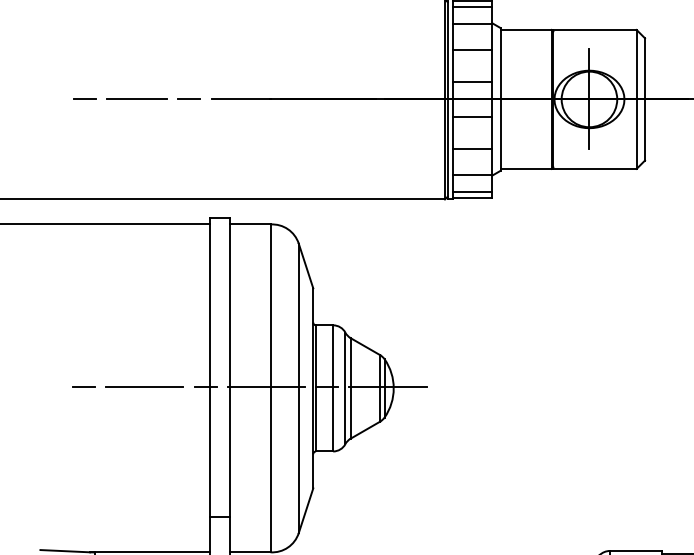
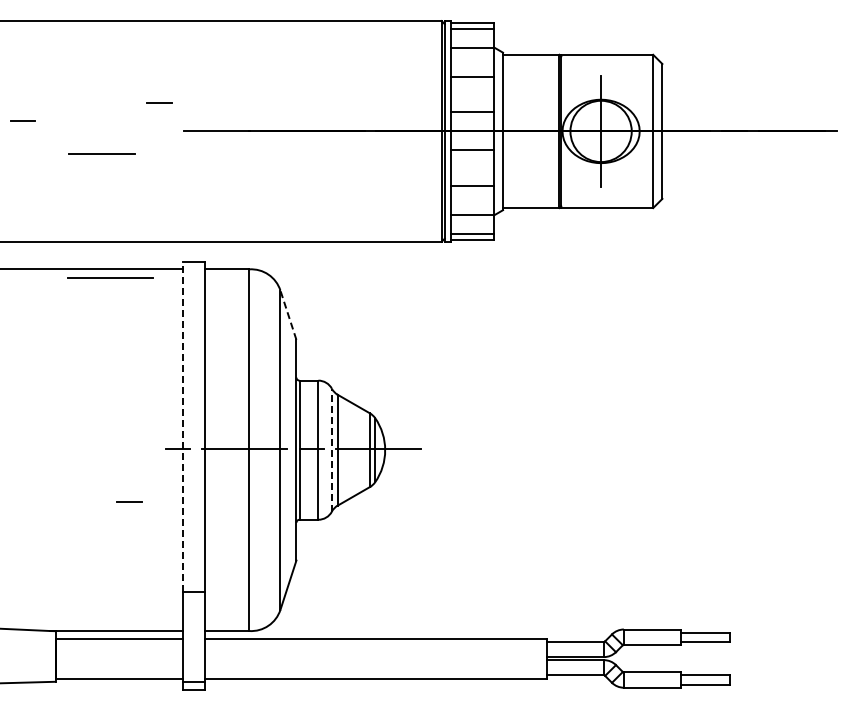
line: (84, 98) -> (22, 120), moved
line: (136, 98) -> (101, 153), moved
line: (189, 98) -> (159, 102), moved
line: (306, 266) -> (288, 315), solid -> dashed
line: (210, 366) -> (183, 426), solid -> dashed
line: (83, 386) -> (129, 501), moved
line: (144, 386) -> (110, 277), moved
line: (345, 387) -> (331, 449), solid -> dashed

